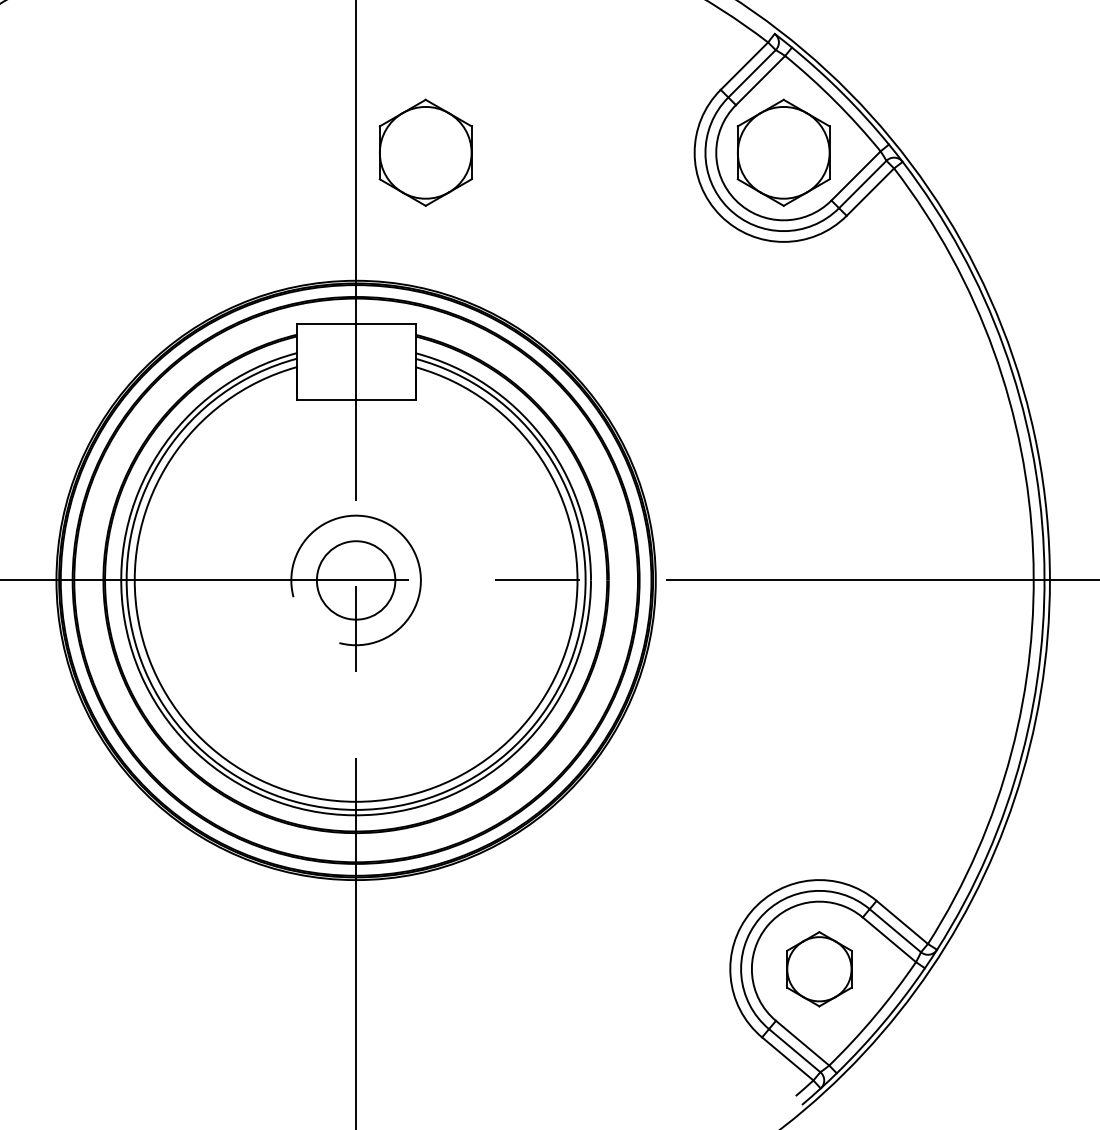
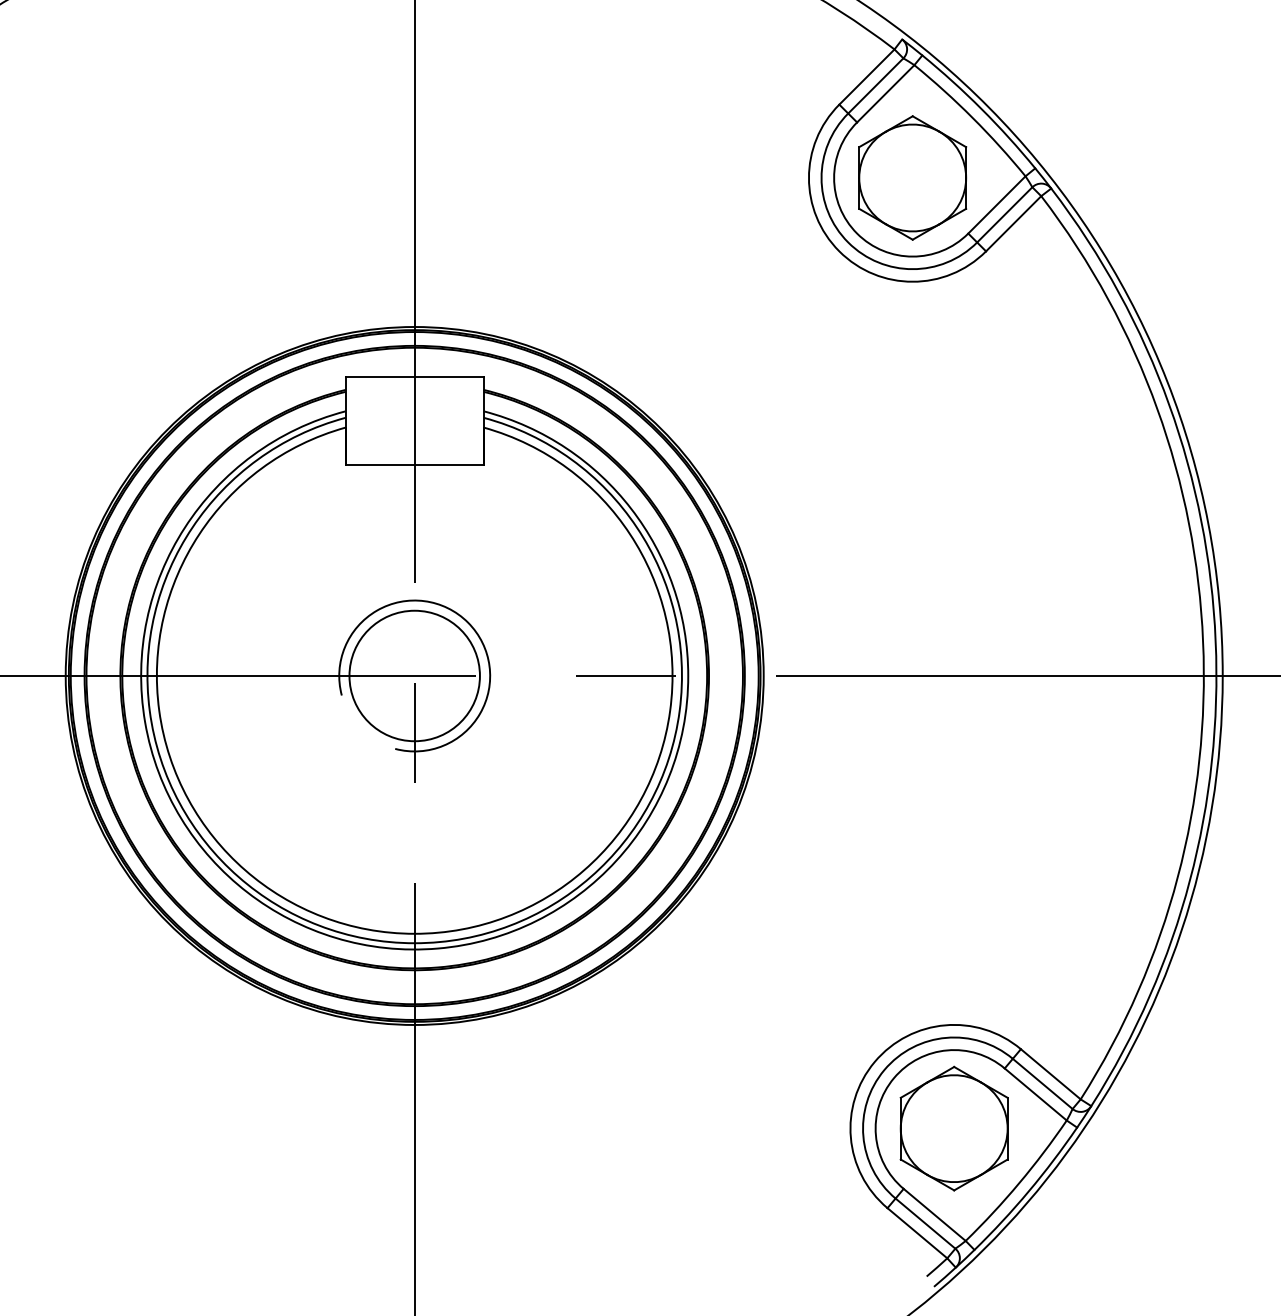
part: (425, 152) -> (495, 177), removed
circle: (356, 580) -> (415, 676), size x1.43
part: (819, 969) -> (954, 1129), size x1.43

